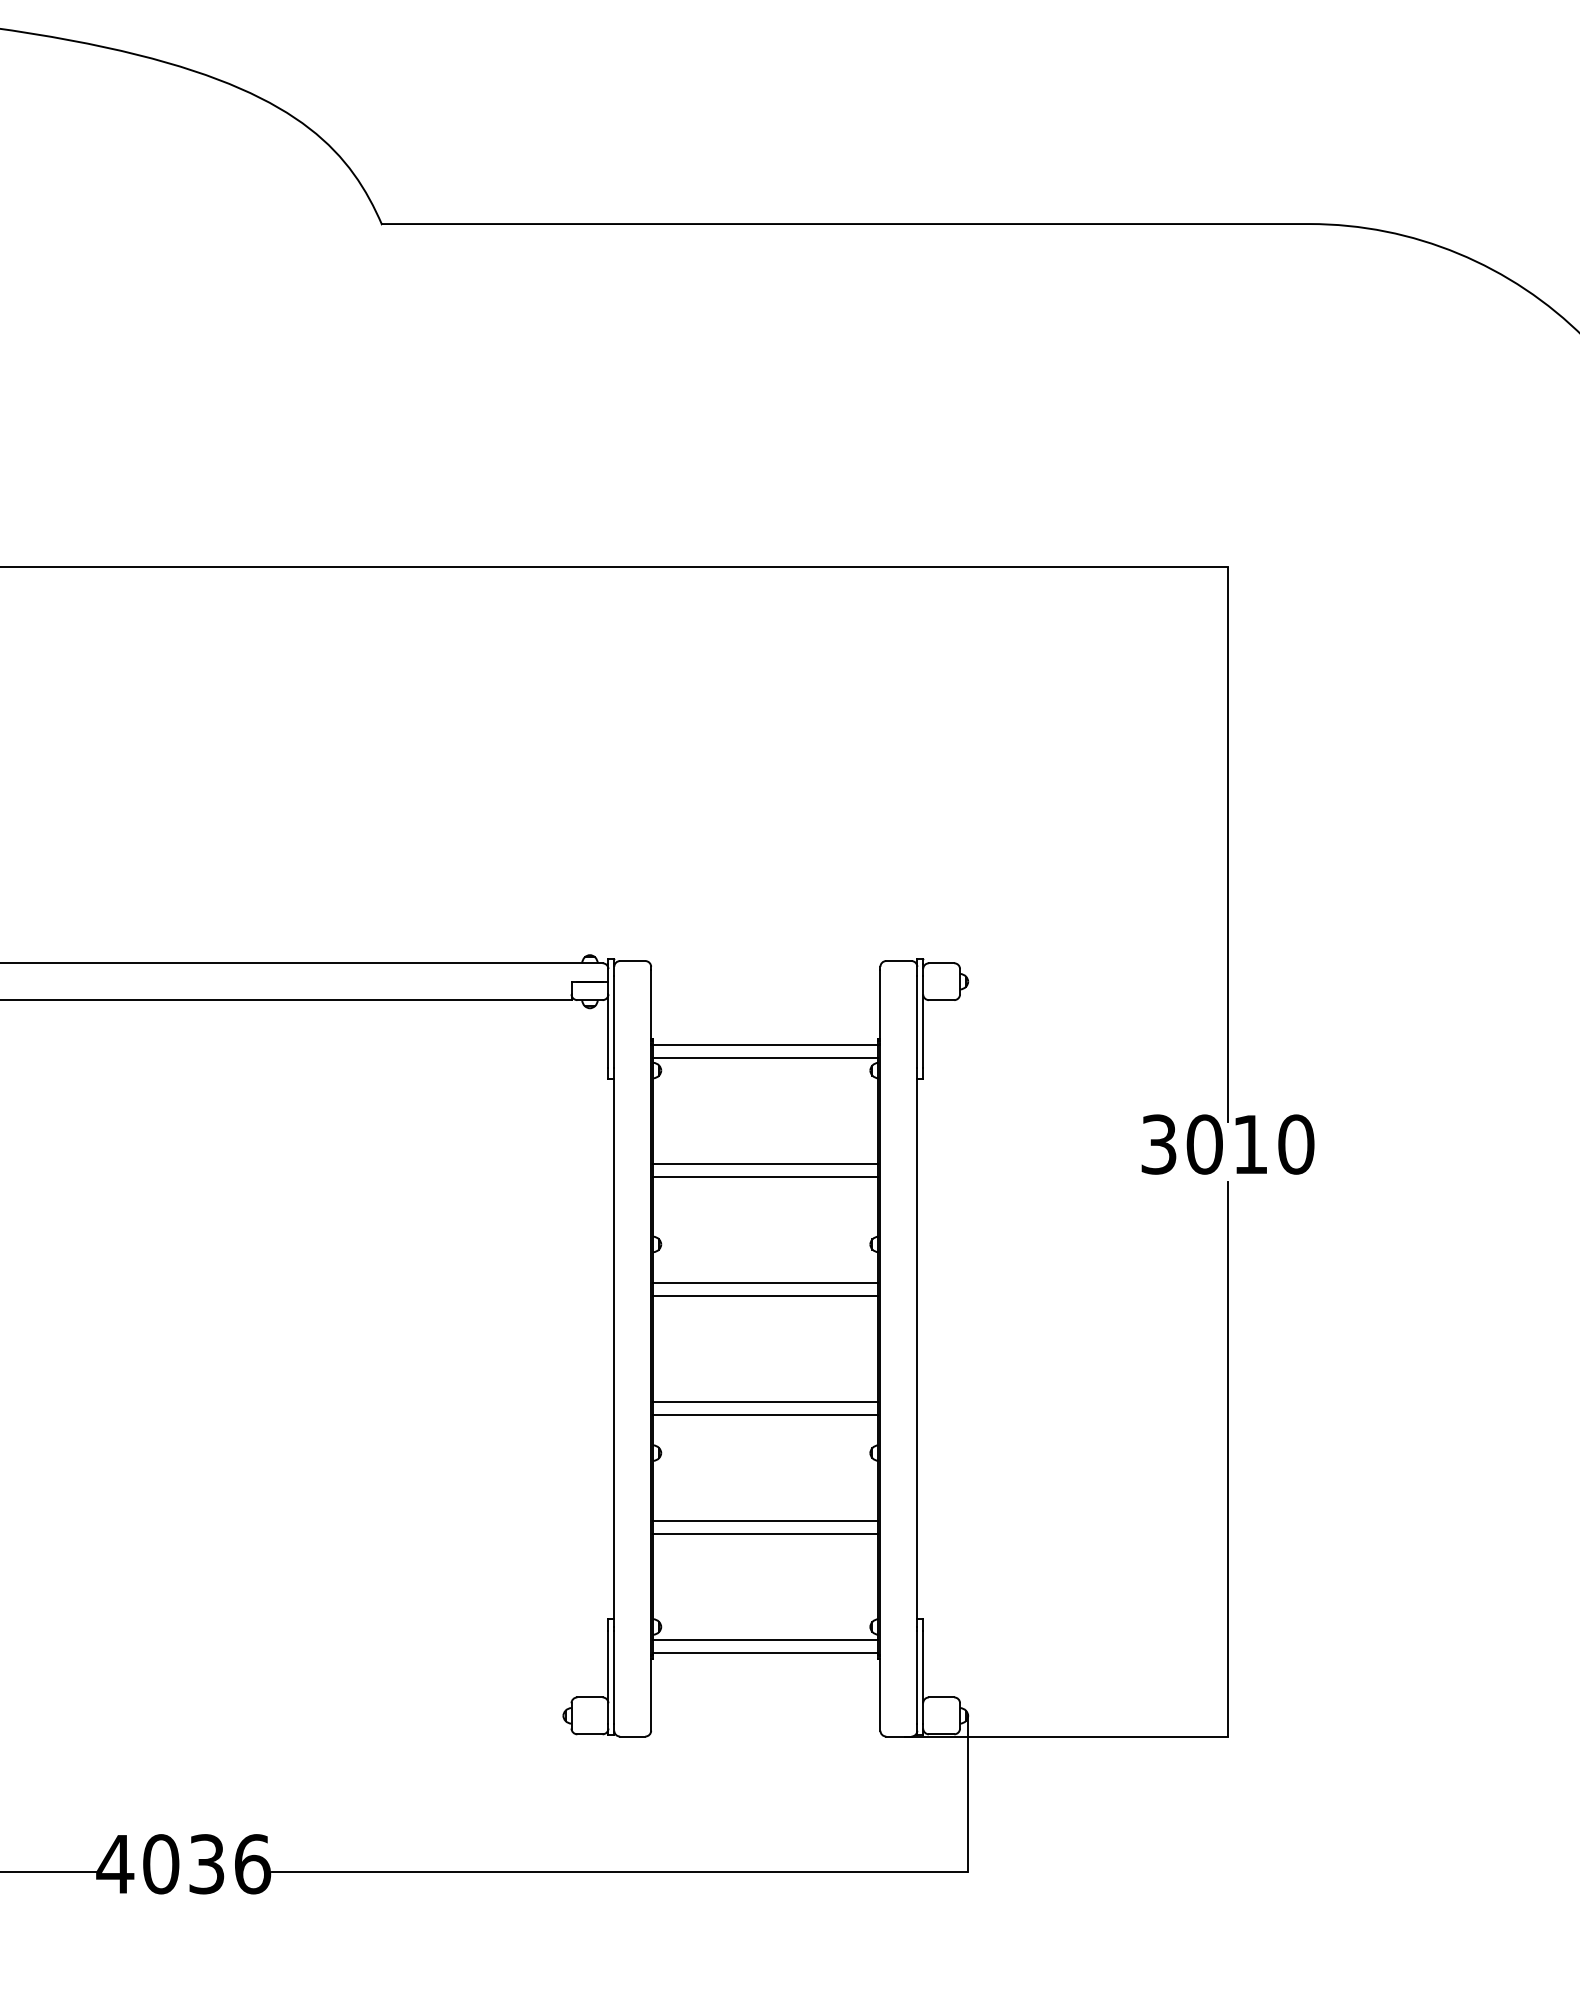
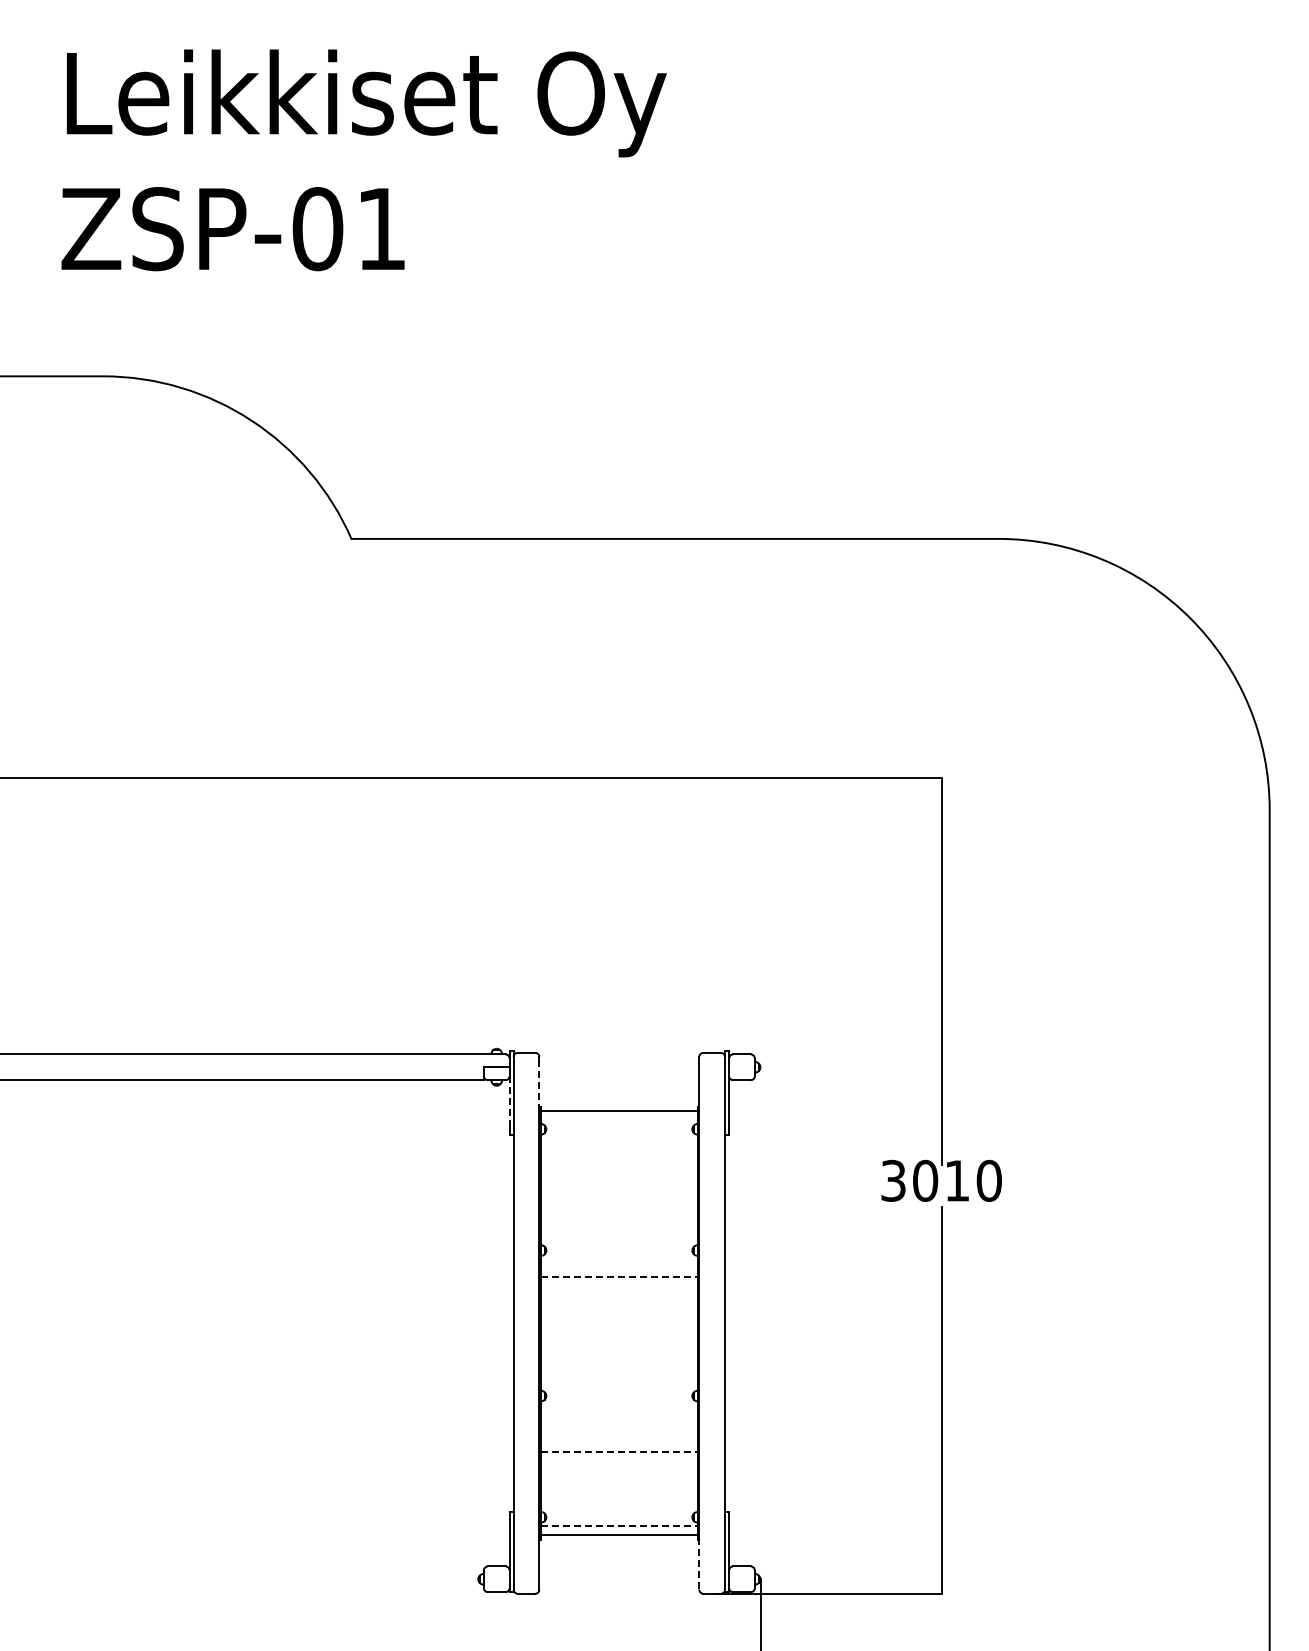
line: (651, 1006) -> (539, 1084), solid -> dashed
line: (608, 1030) -> (509, 1101), solid -> dashed
line: (764, 1057) -> (618, 1120), removed
line: (764, 1164) -> (618, 1194), removed
line: (764, 1176) -> (618, 1203), removed
line: (766, 1283) -> (619, 1277), solid -> dashed
line: (764, 1295) -> (618, 1286), removed
line: (764, 1402) -> (618, 1360), removed
line: (764, 1415) -> (618, 1369), removed
line: (764, 1521) -> (618, 1443), removed
line: (766, 1534) -> (619, 1452), solid -> dashed
line: (766, 1640) -> (619, 1526), solid -> dashed
line: (880, 1693) -> (699, 1563), solid -> dashed

